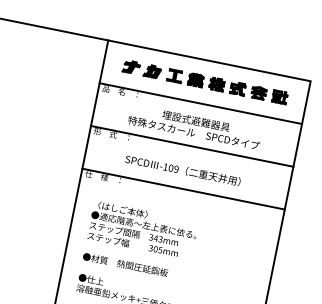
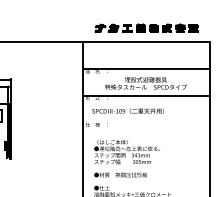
part: (205, 80) -> (146, 27), moved
text: (182, 169) -> (127, 110), moved
line: (183, 189) -> (146, 122), removed

